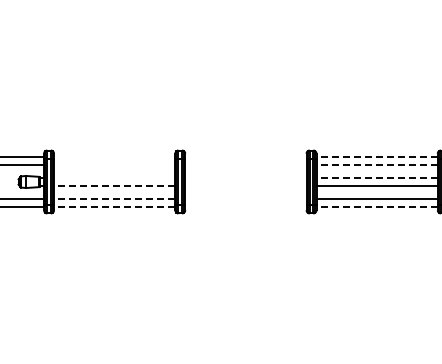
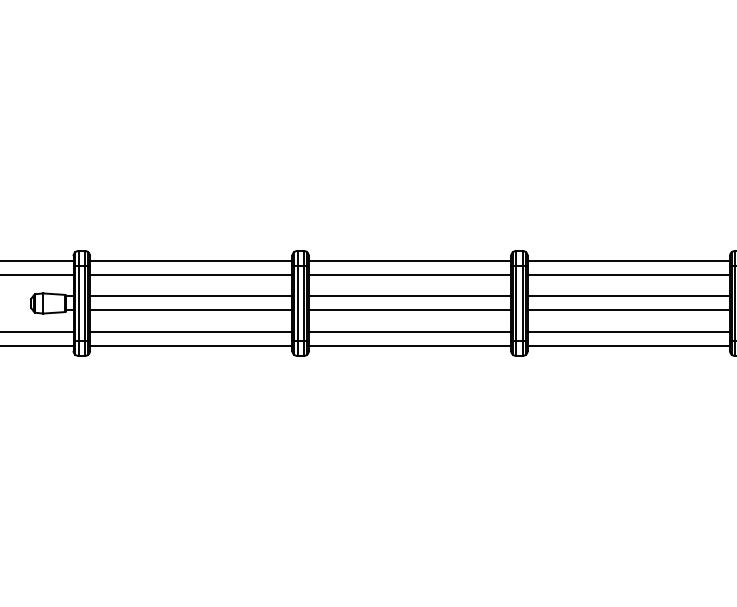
line: (114, 156) -> (190, 260), added
line: (245, 156) -> (409, 260), added
line: (377, 156) -> (629, 260), dashed -> solid
line: (114, 165) -> (190, 275), added
line: (245, 165) -> (409, 275), added
line: (377, 165) -> (629, 275), dashed -> solid
line: (114, 177) -> (190, 295), added
line: (245, 177) -> (409, 295), added
line: (377, 177) -> (629, 295), dashed -> solid
line: (114, 186) -> (190, 311), dashed -> solid
line: (245, 186) -> (409, 311), added
line: (114, 198) -> (190, 331), dashed -> solid
line: (245, 198) -> (409, 331), added
line: (114, 207) -> (190, 346), dashed -> solid
line: (245, 207) -> (409, 346), added
line: (377, 207) -> (629, 346), dashed -> solid

